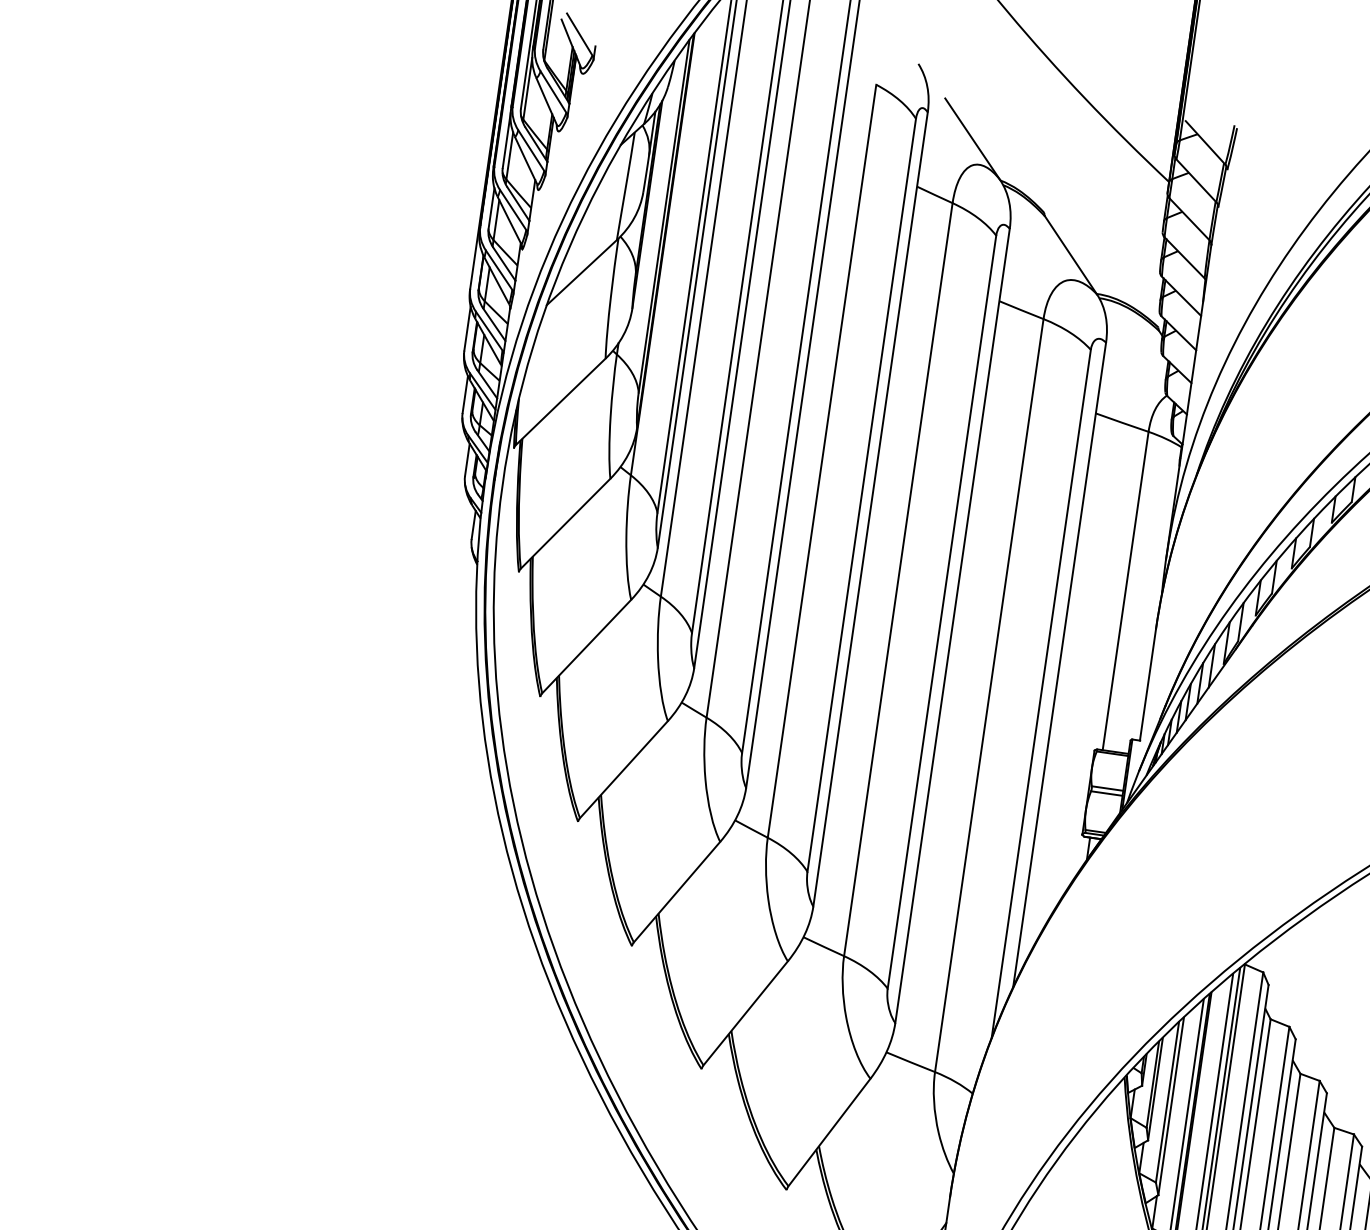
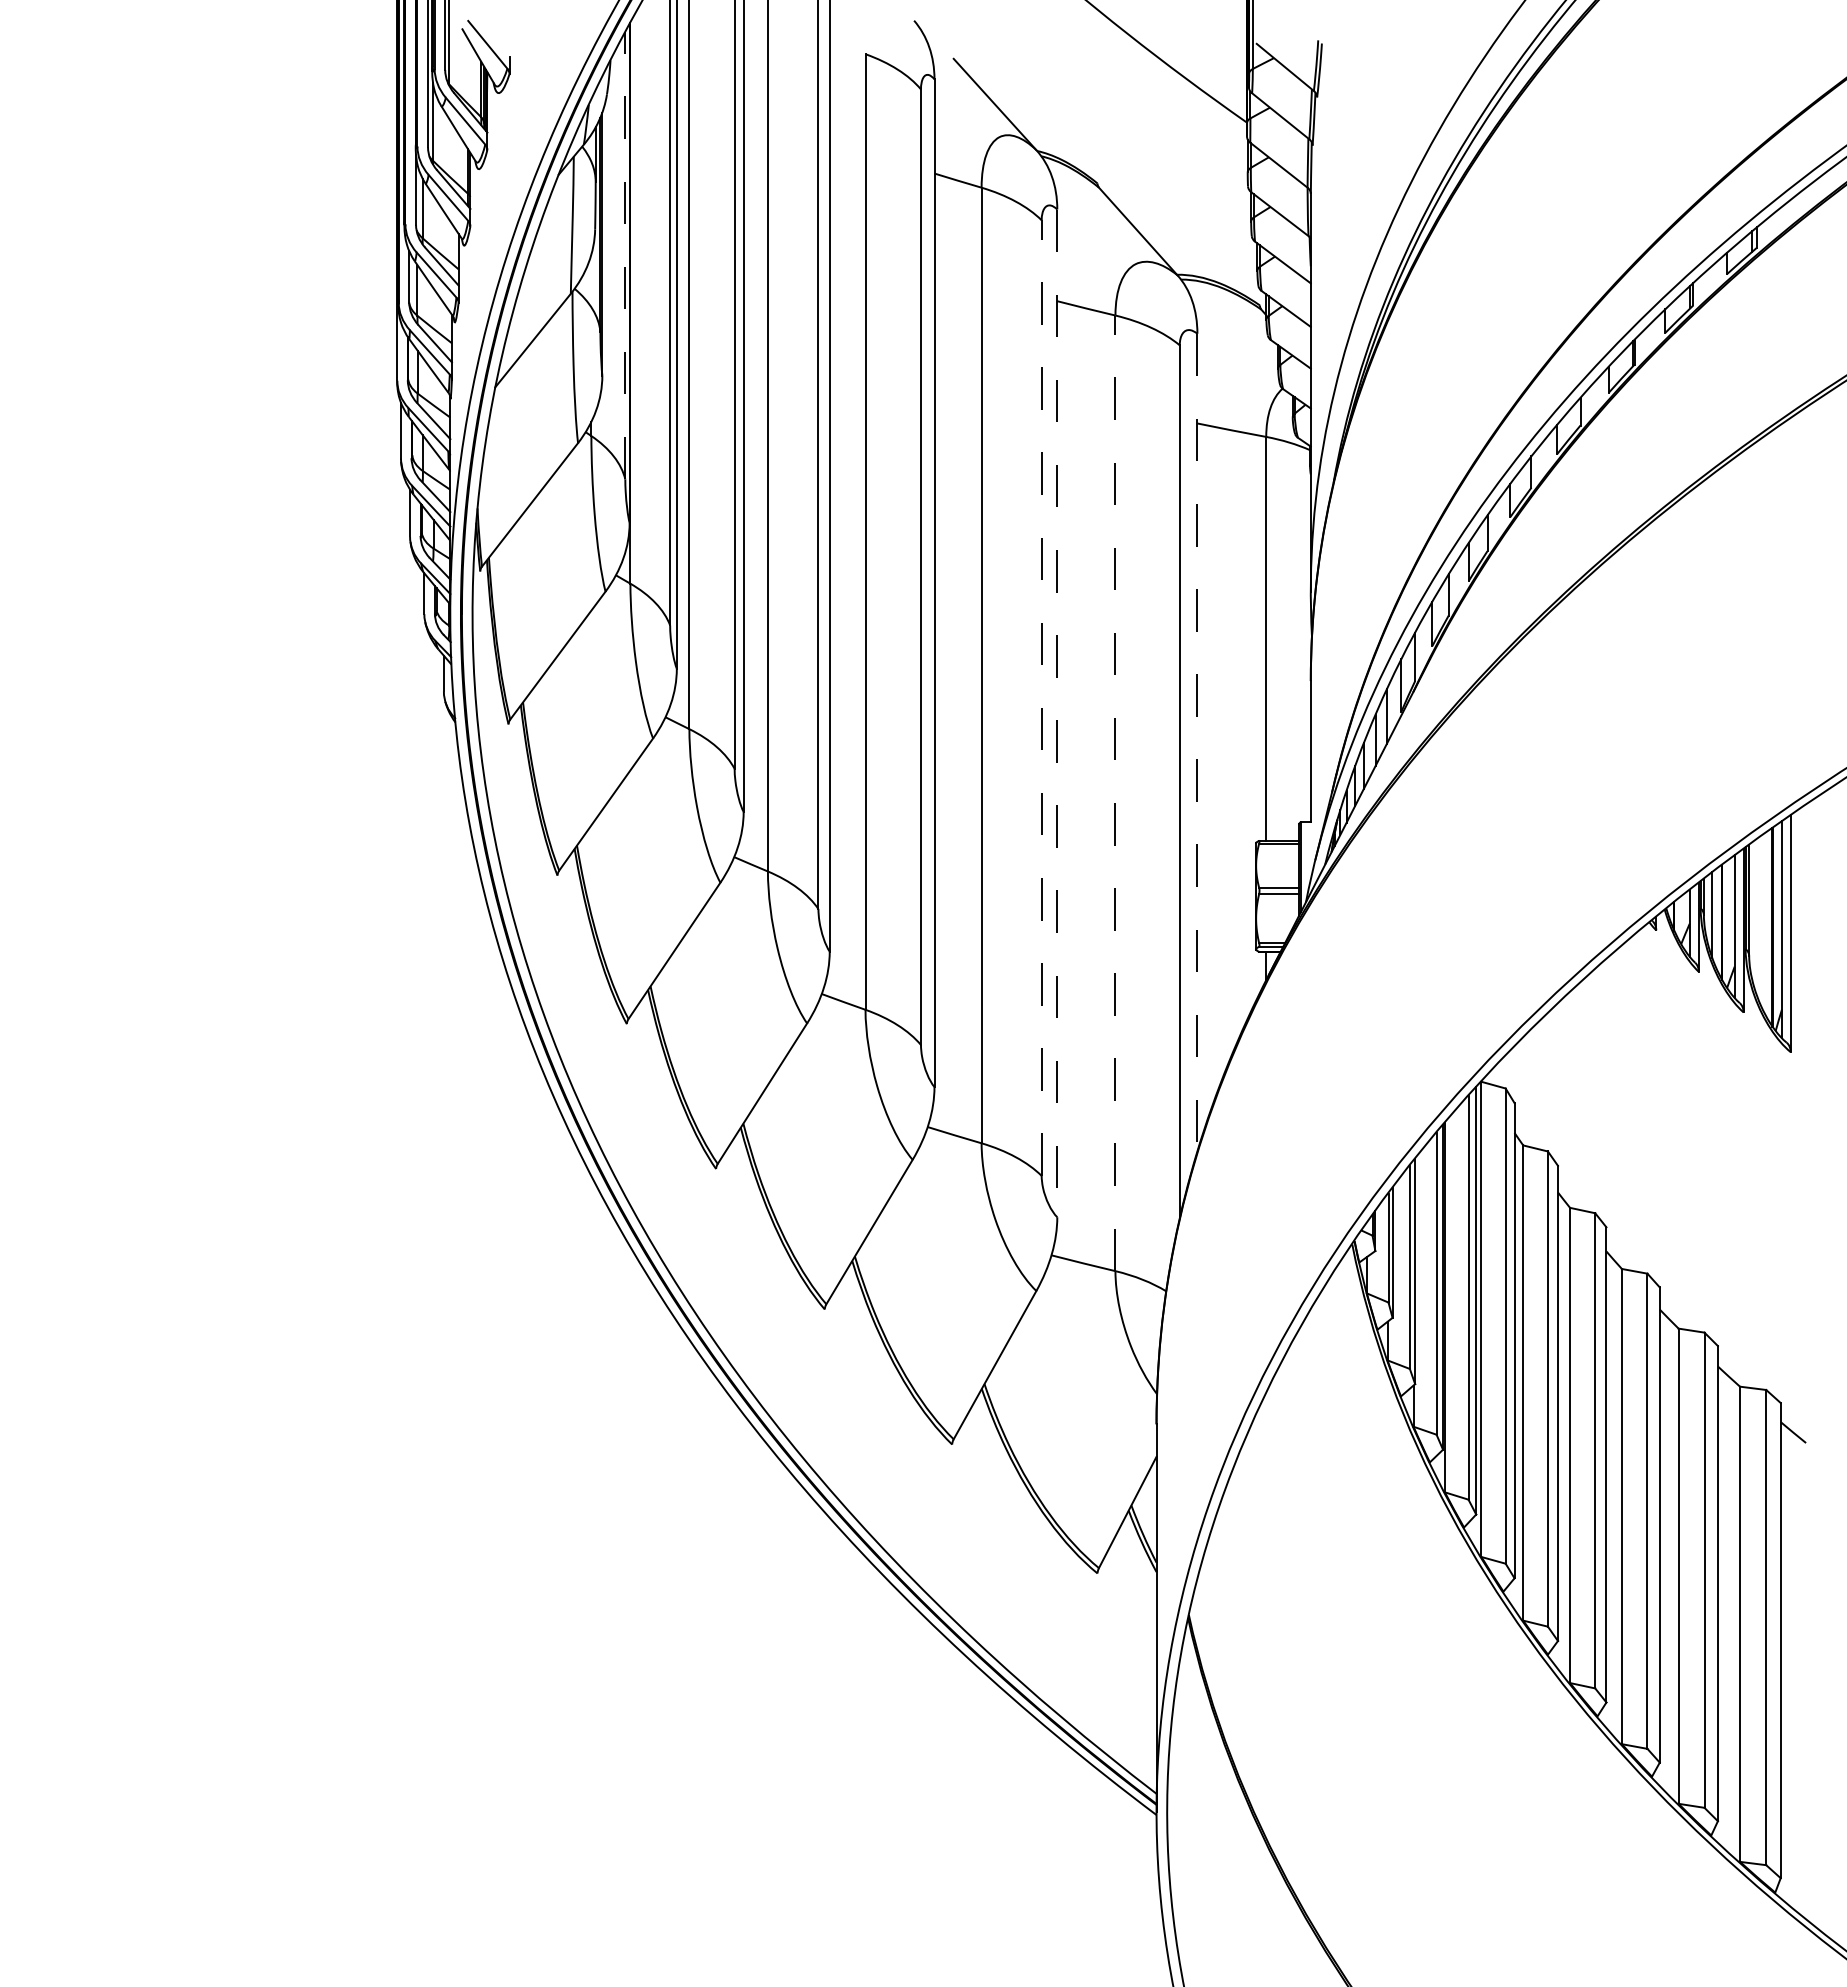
line: (664, 216) -> (625, 255), solid -> dashed
line: (941, 612) -> (1041, 698), solid -> dashed
line: (952, 626) -> (1057, 713), solid -> dashed
line: (1059, 664) -> (1197, 742), solid -> dashed
line: (989, 695) -> (1115, 793), solid -> dashed

